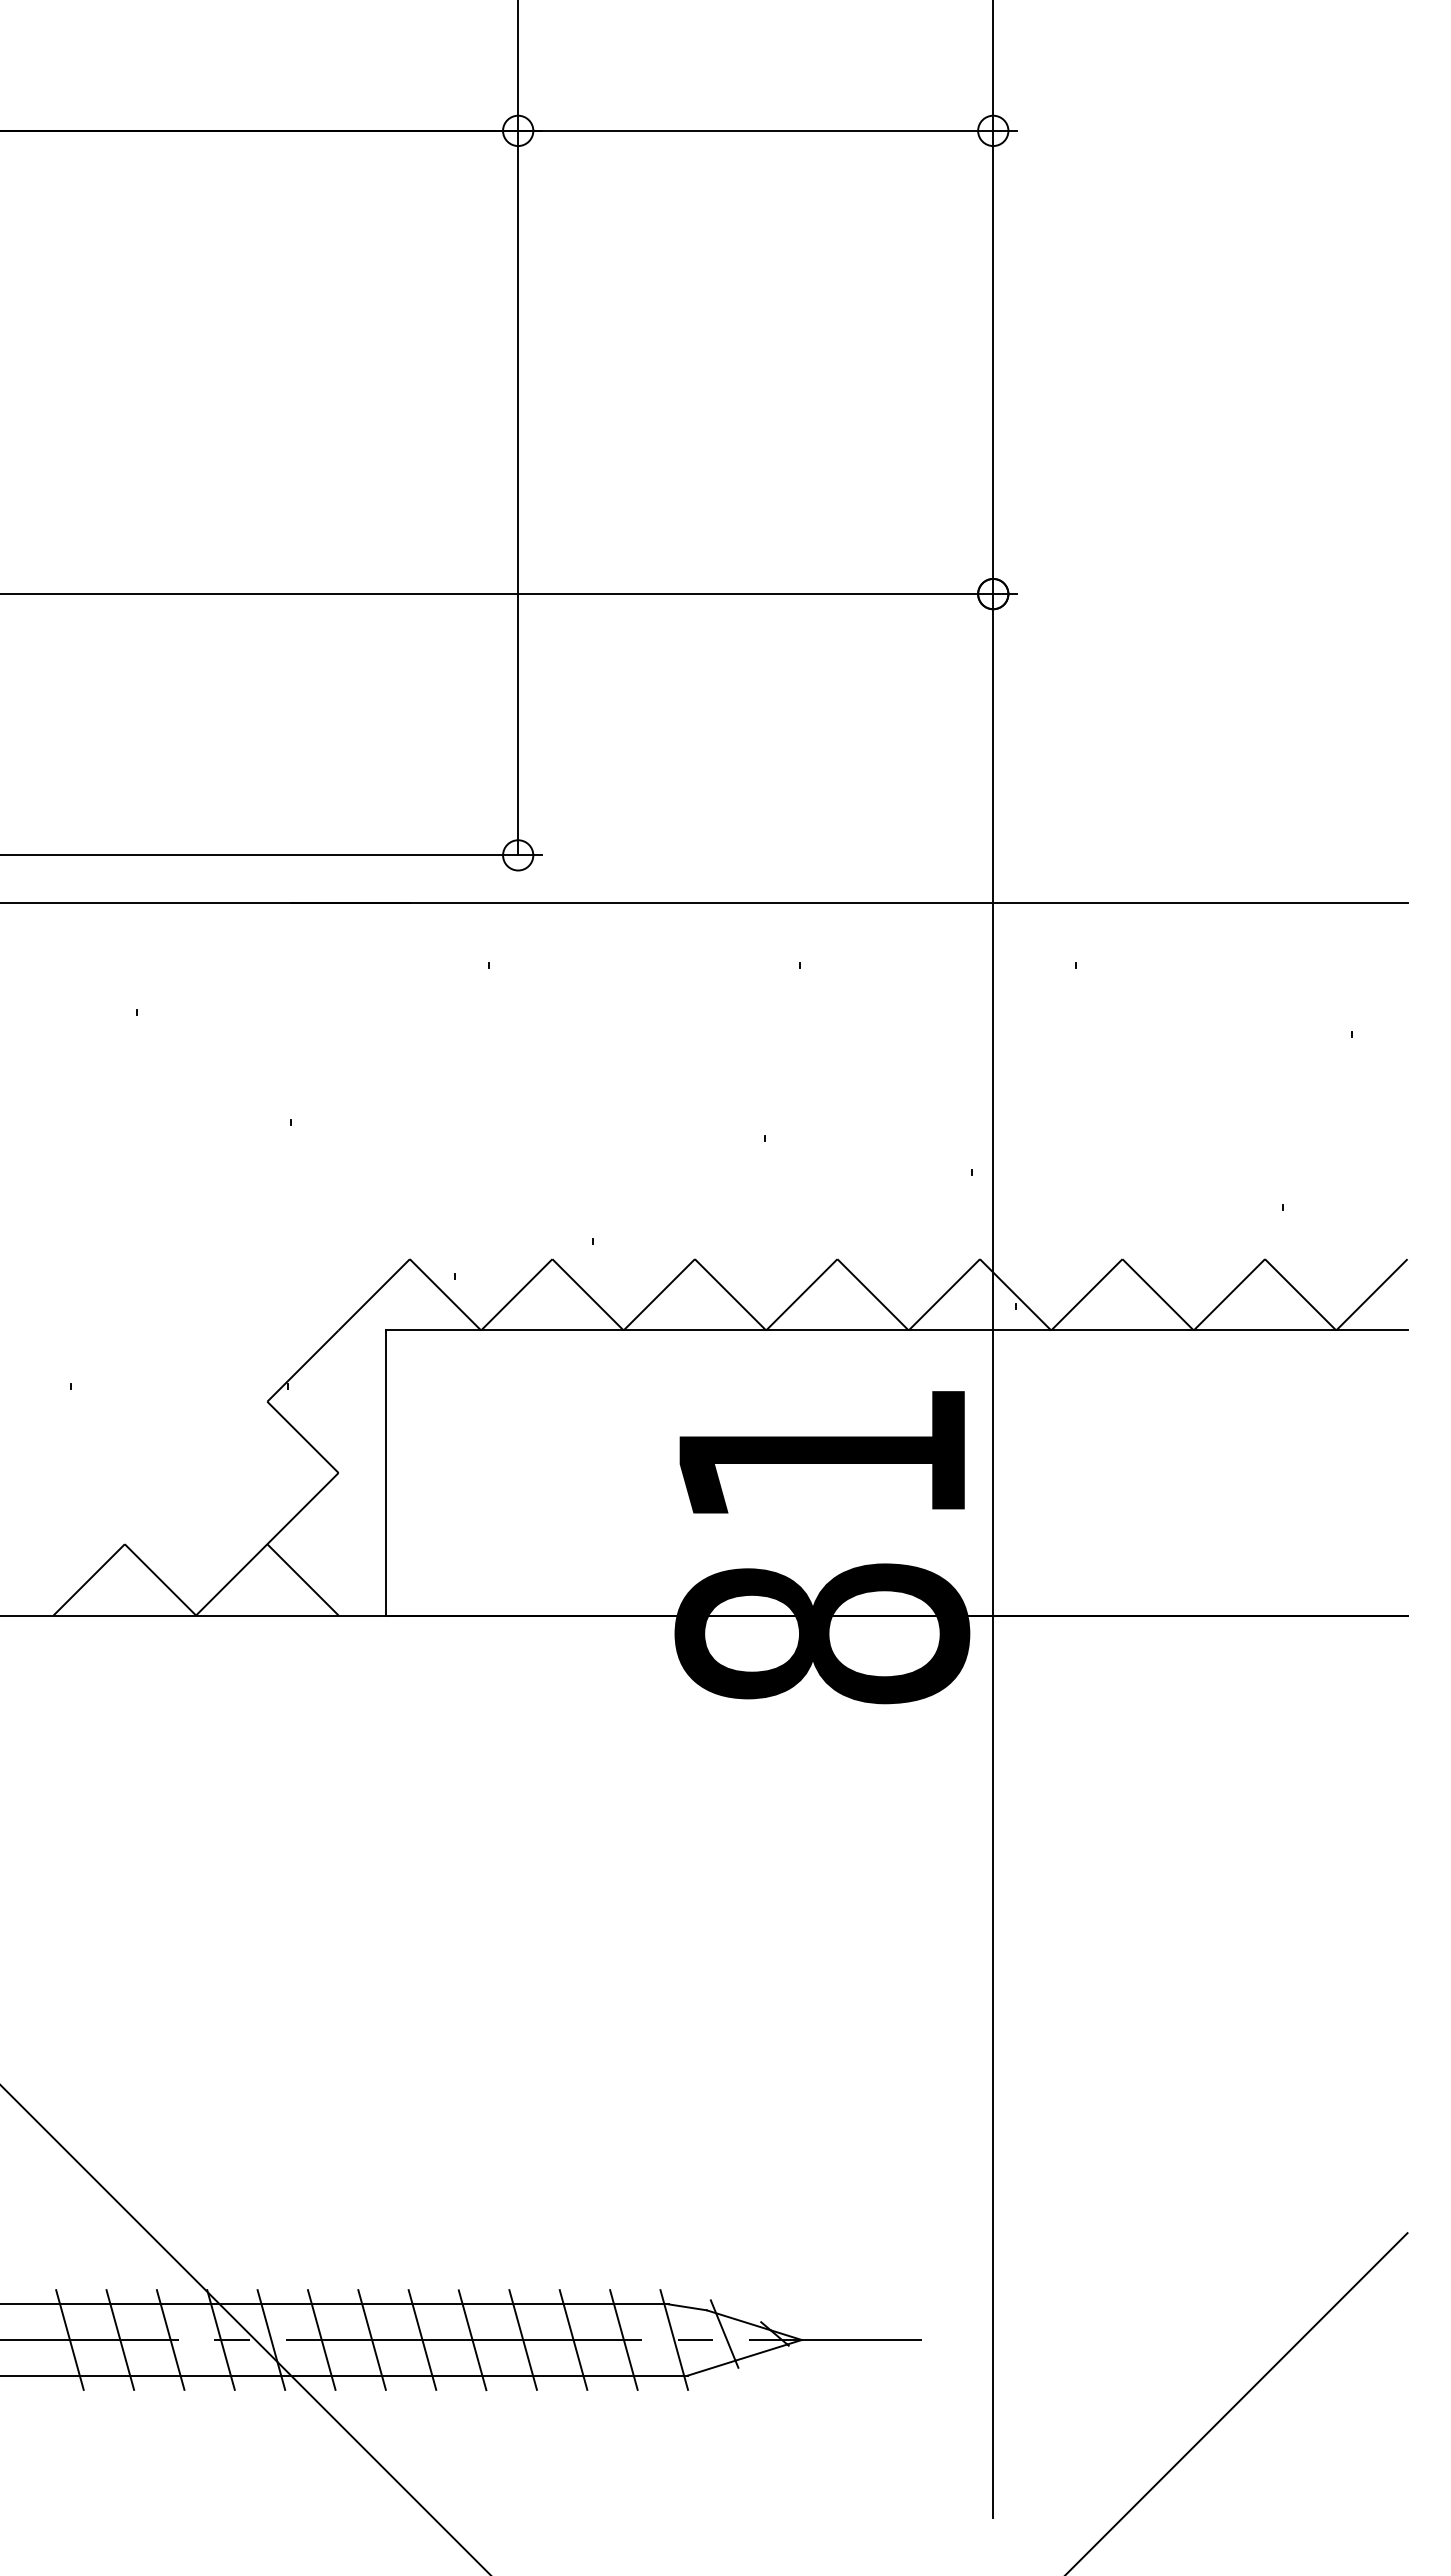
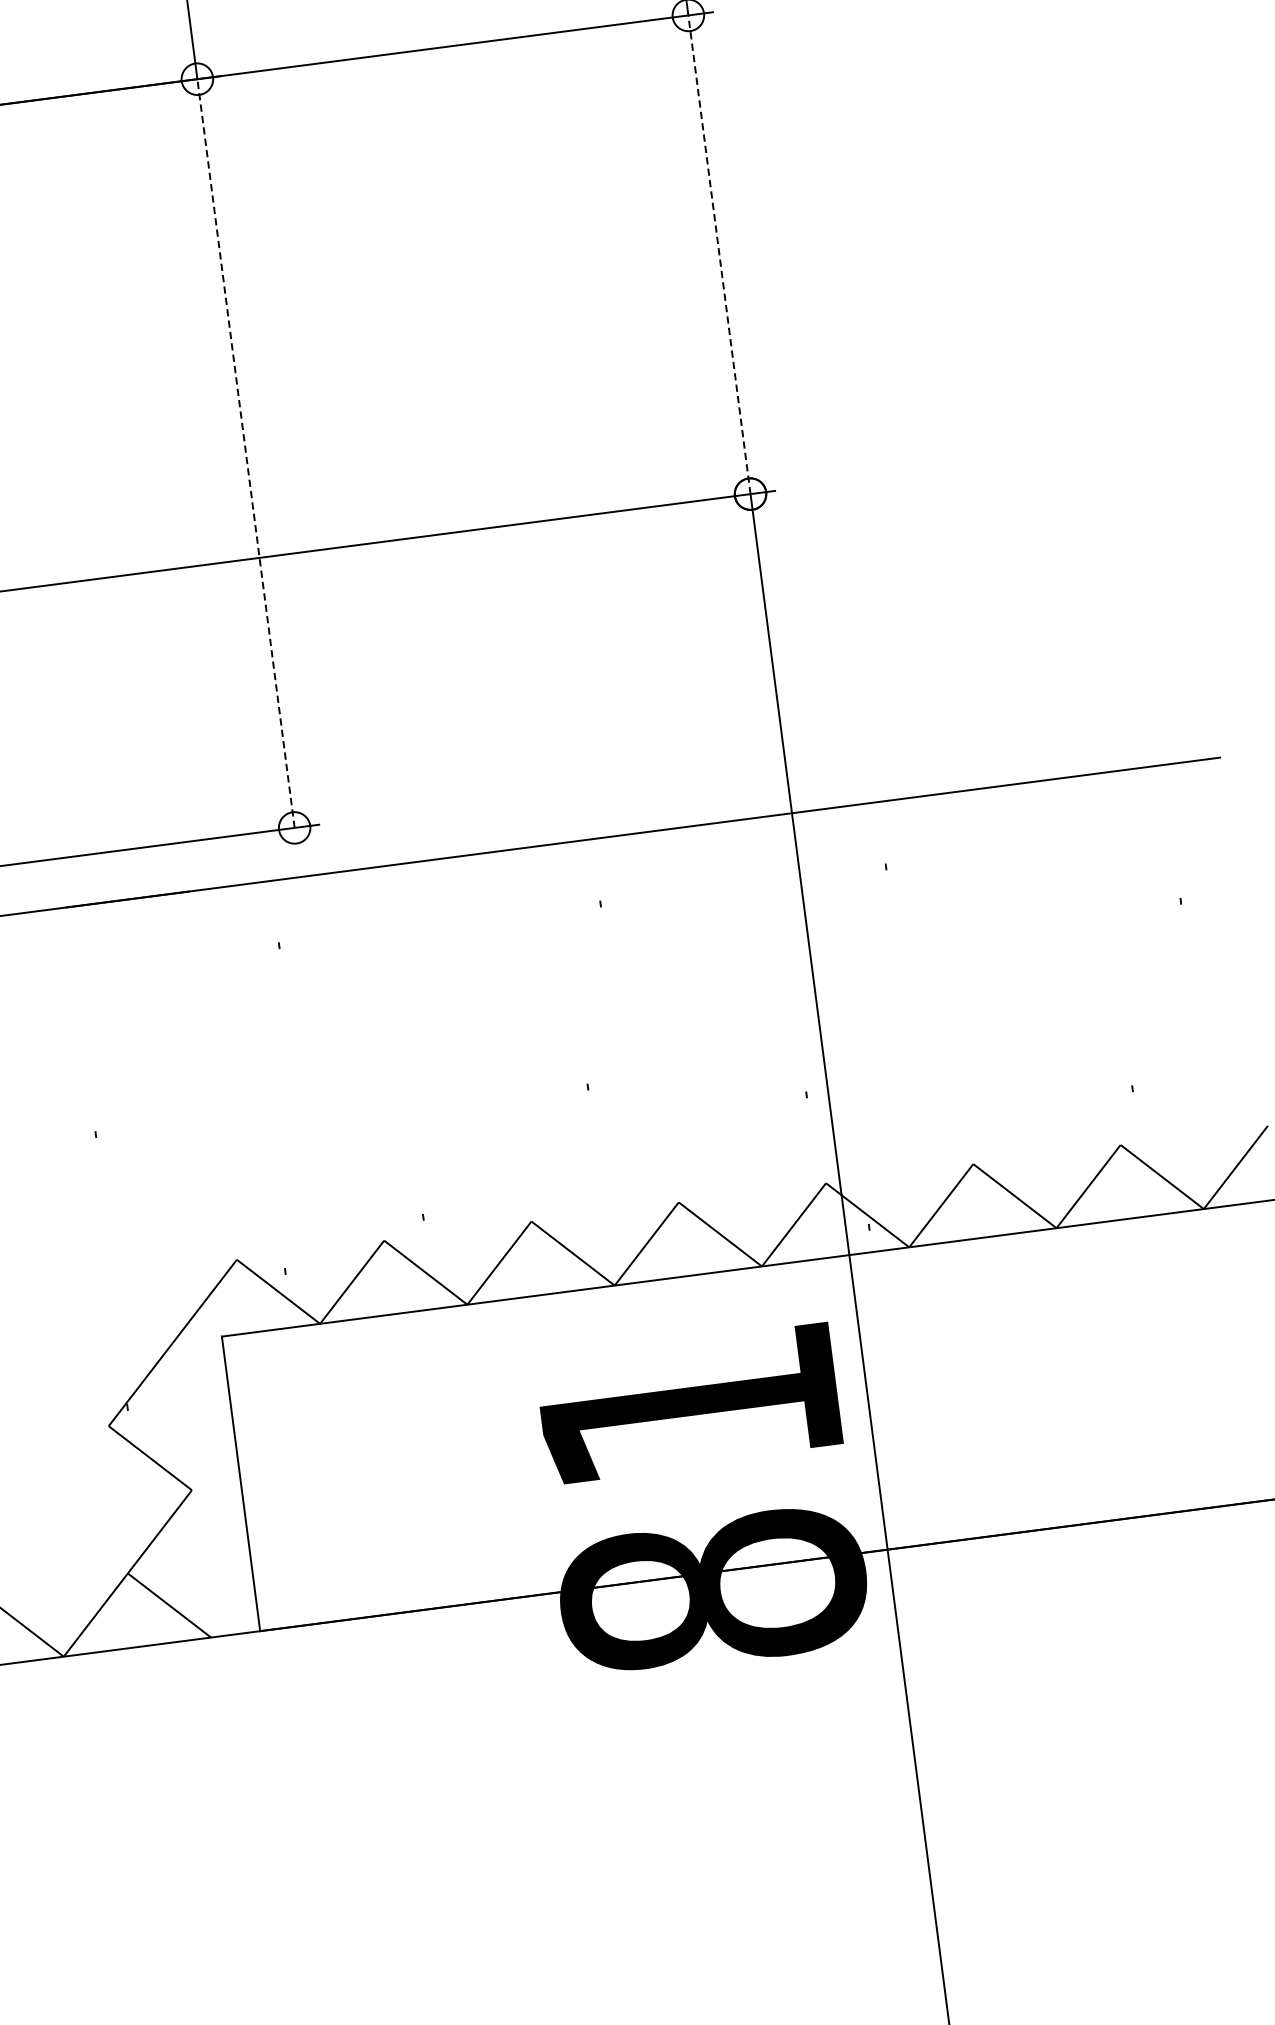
line: (993, 362) -> (719, 254), solid -> dashed
line: (518, 492) -> (246, 452), solid -> dashed

